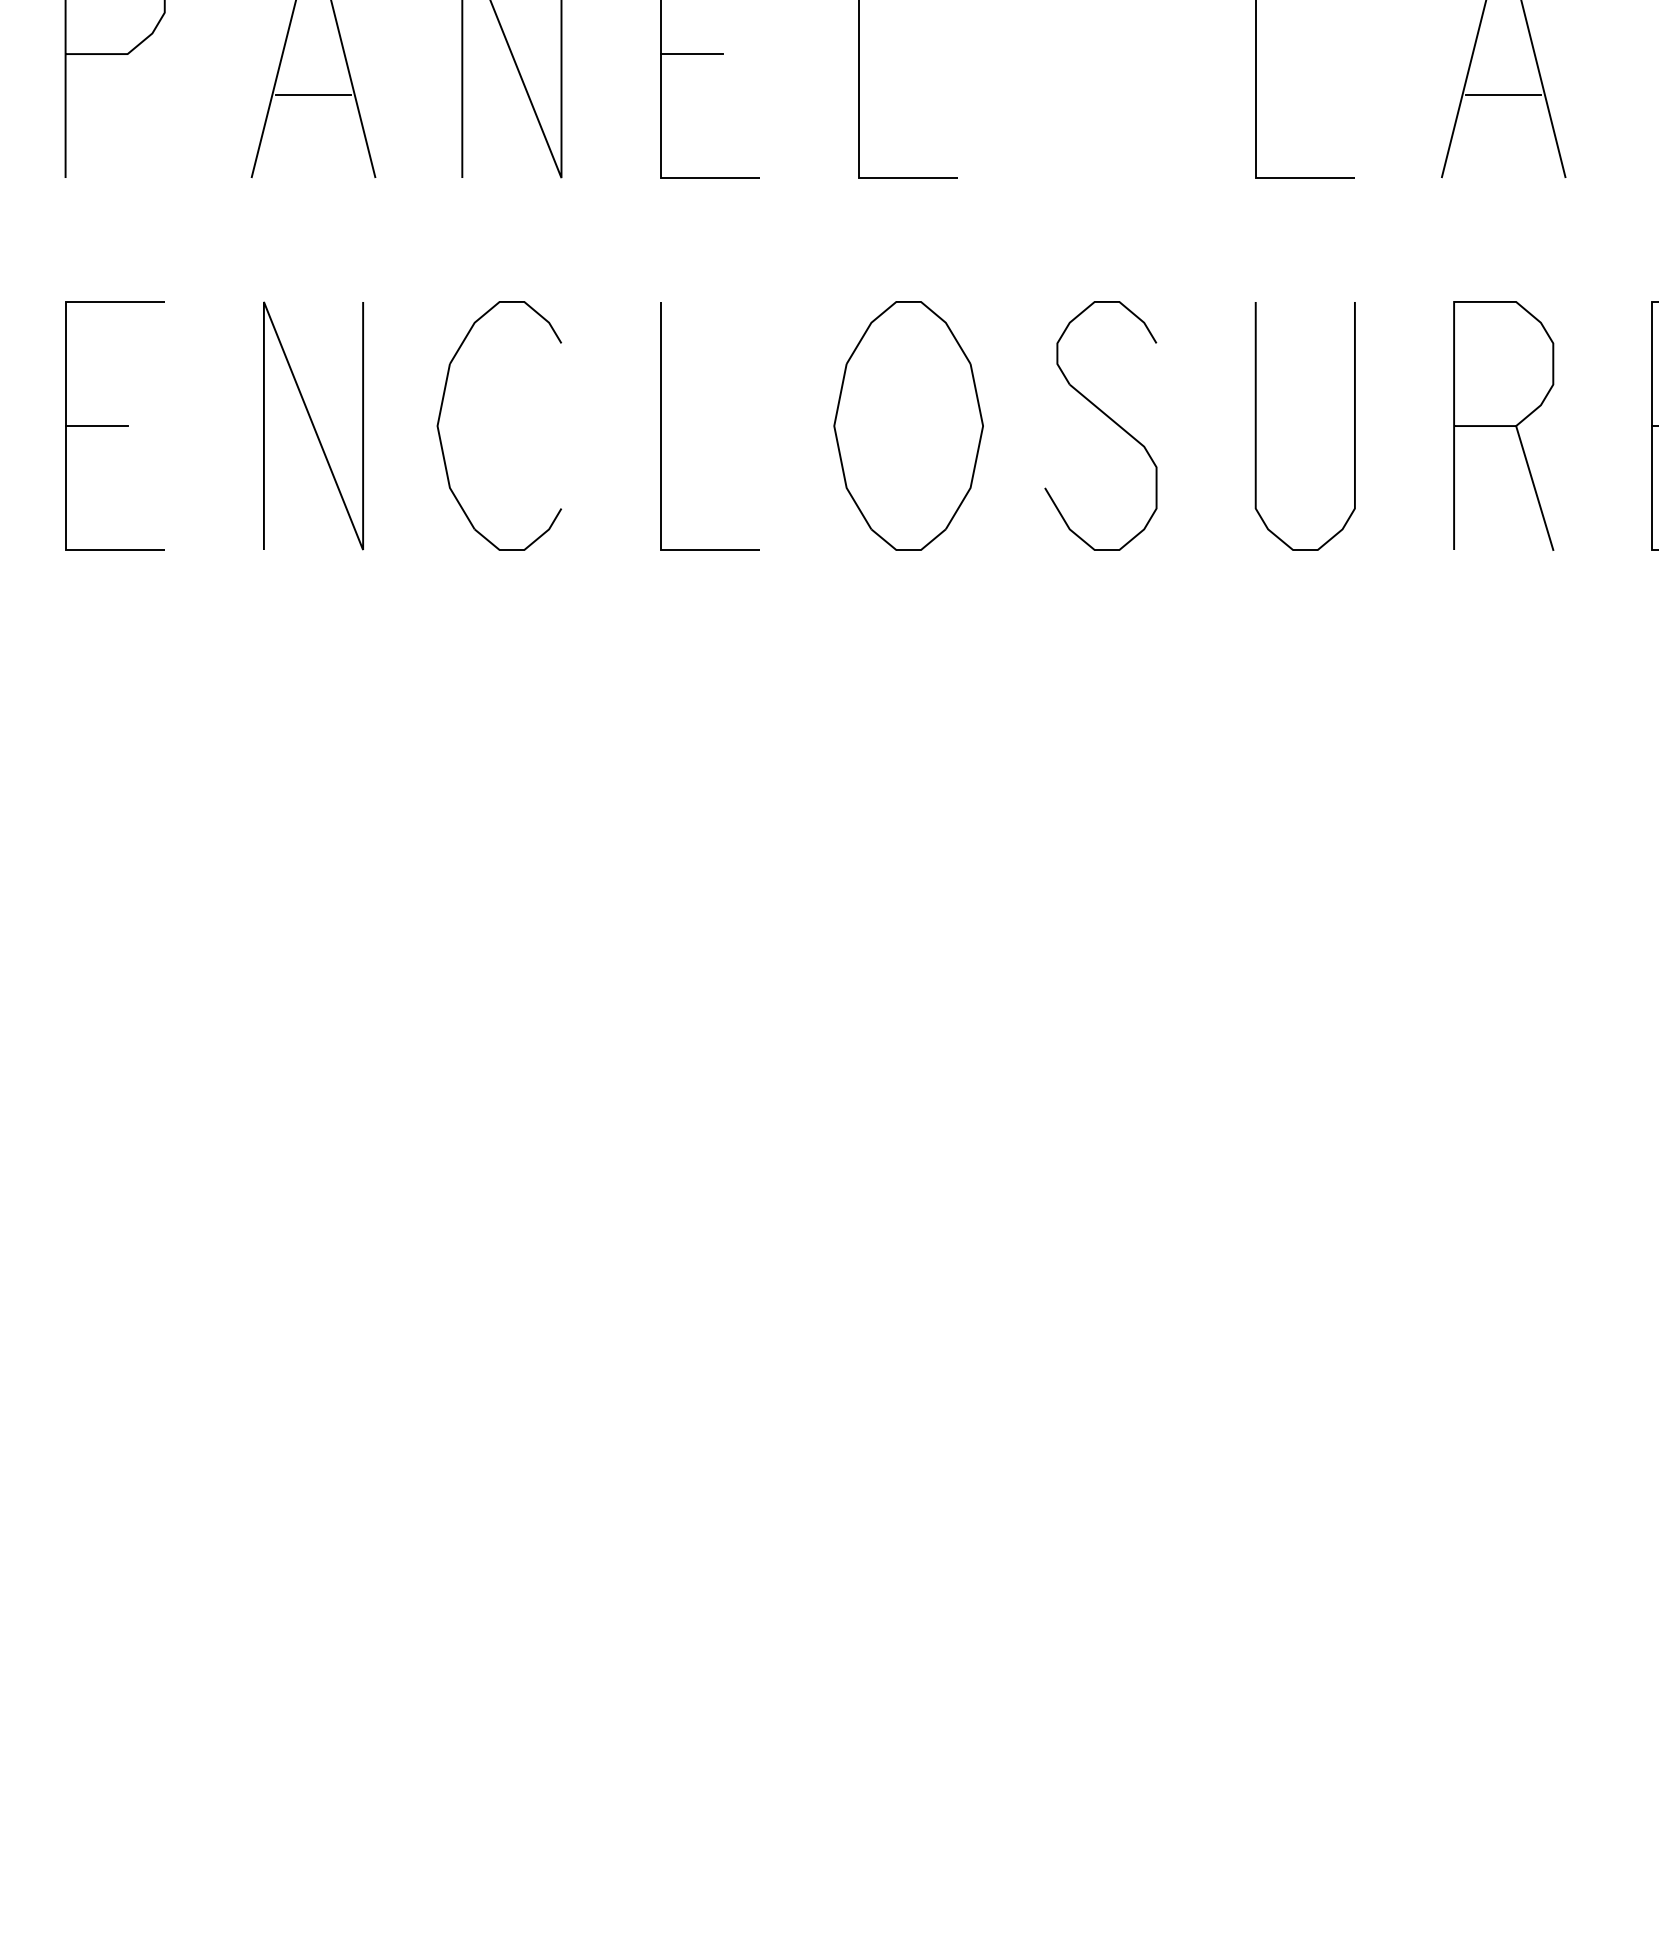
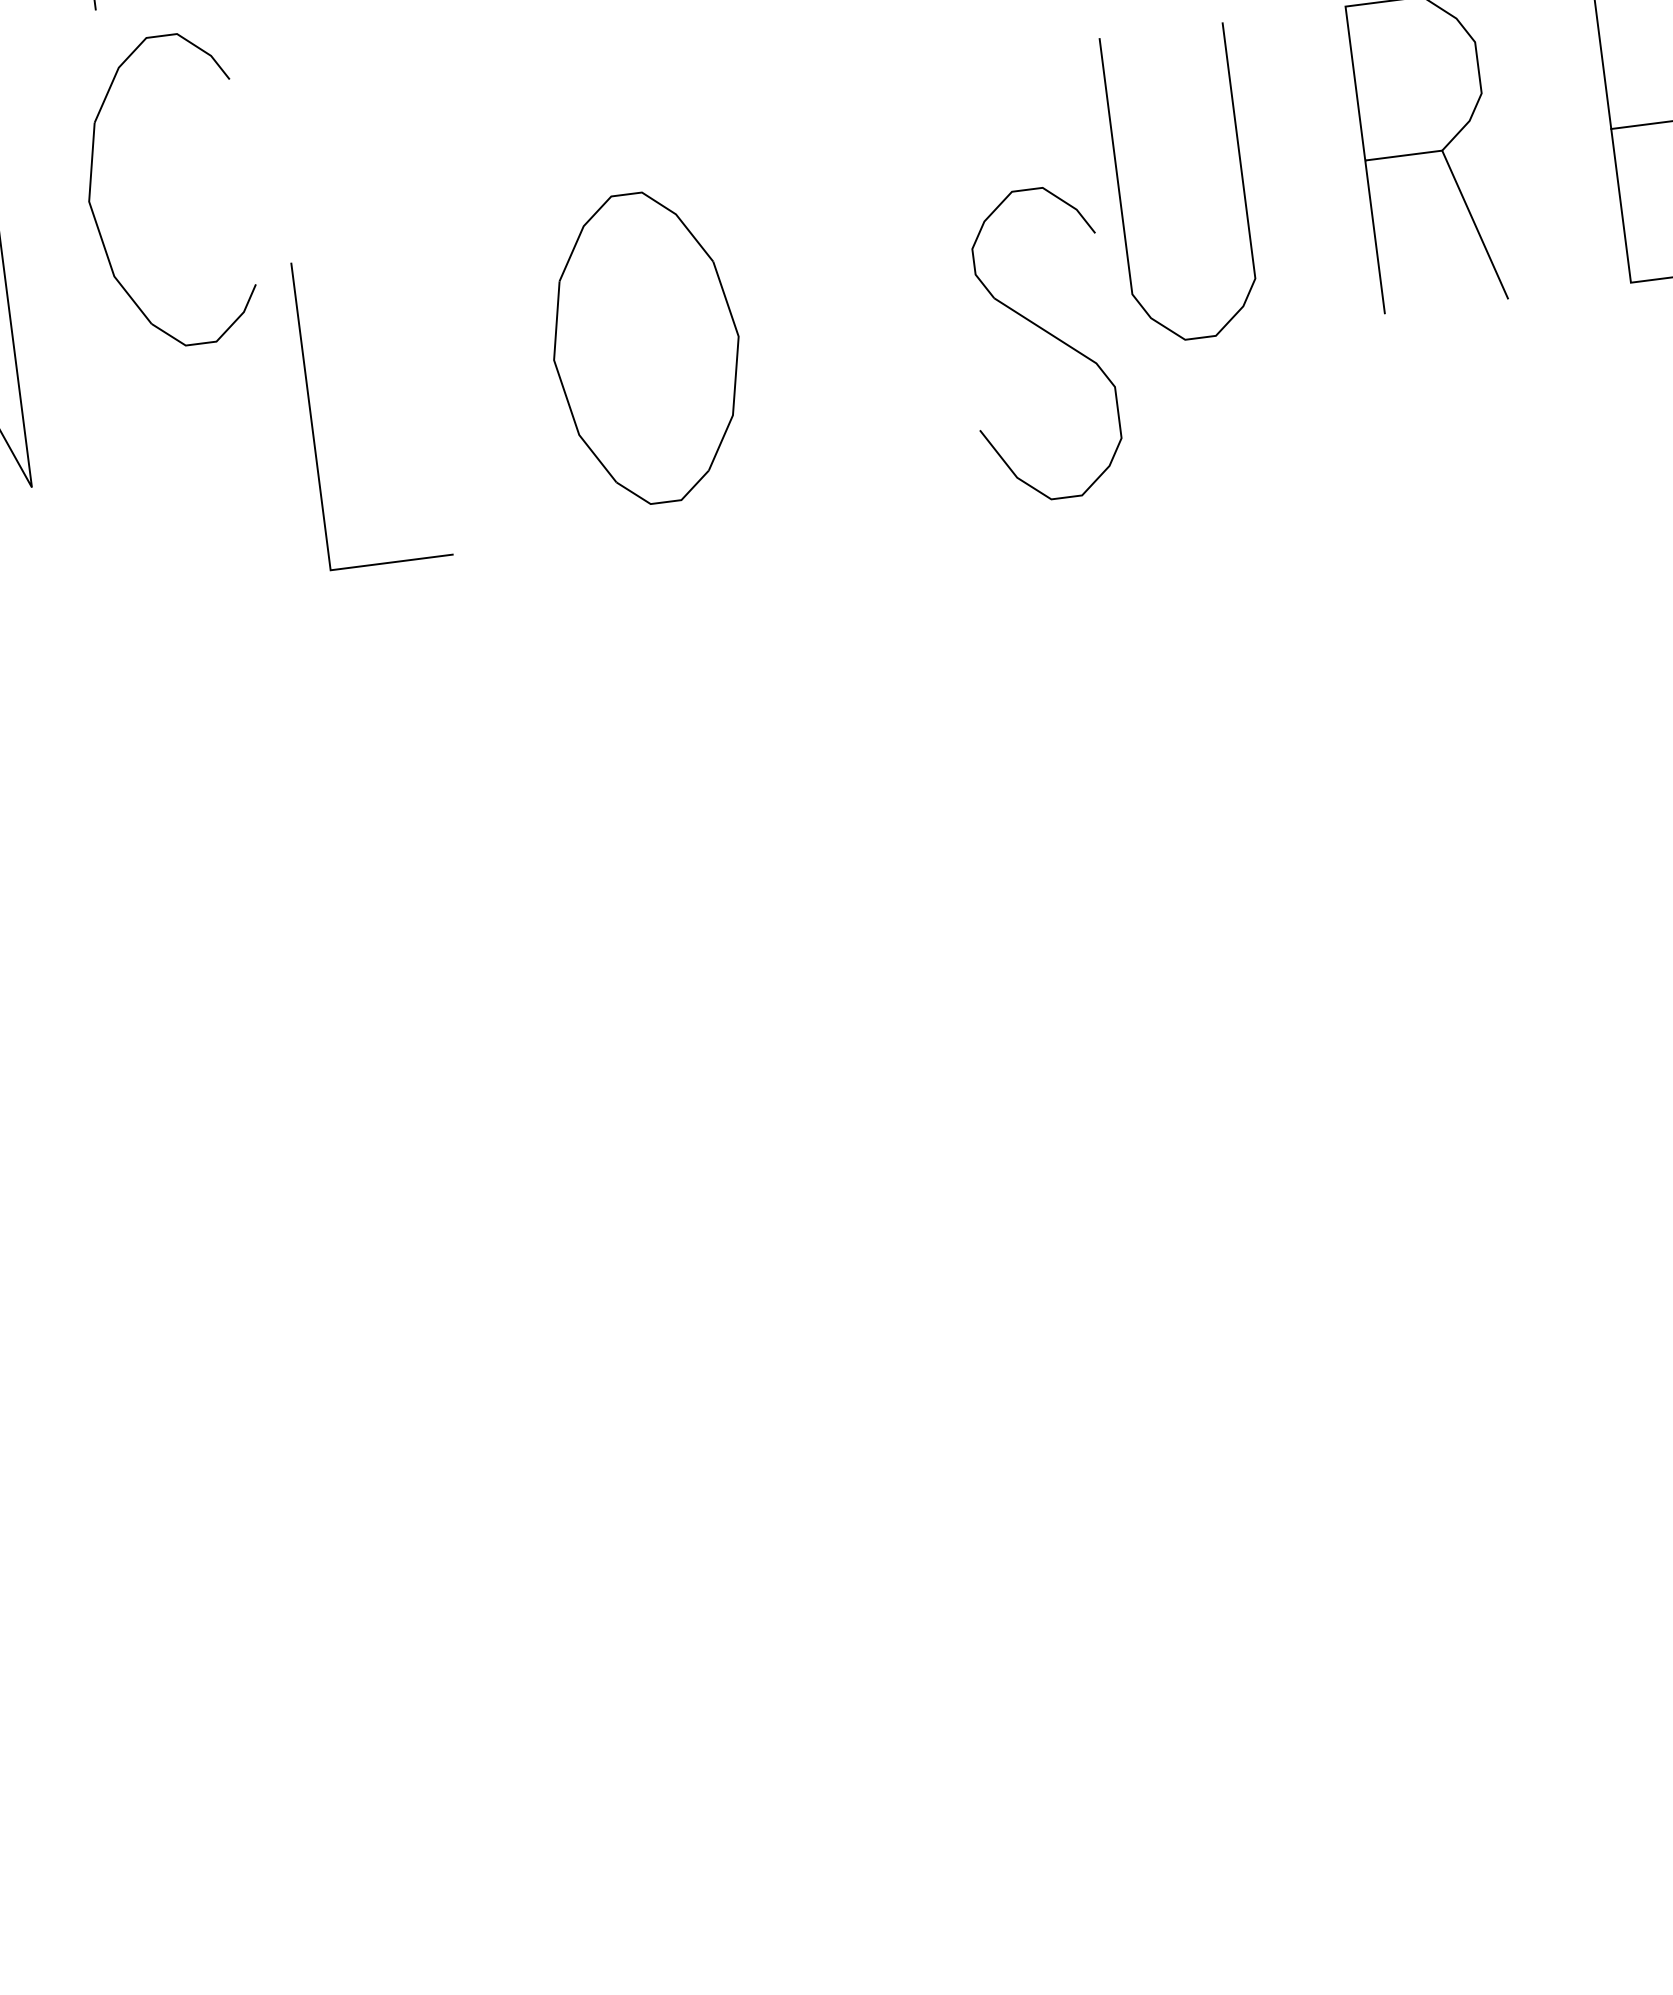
part: (441, 412) -> (91, 184), moved
part: (1107, 417) -> (1046, 333), moved
part: (908, 425) -> (646, 347), moved
line: (661, 426) -> (312, 416), moved

